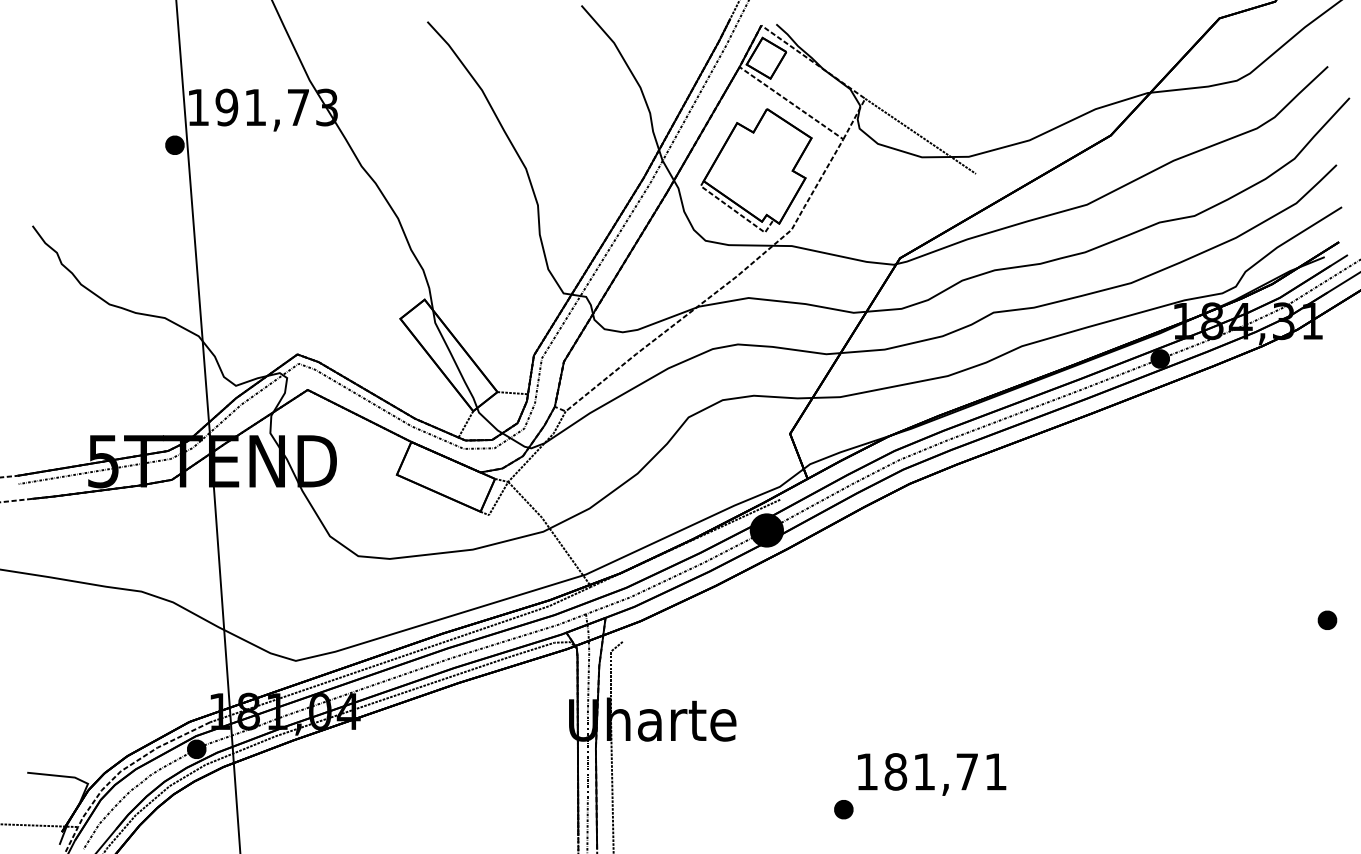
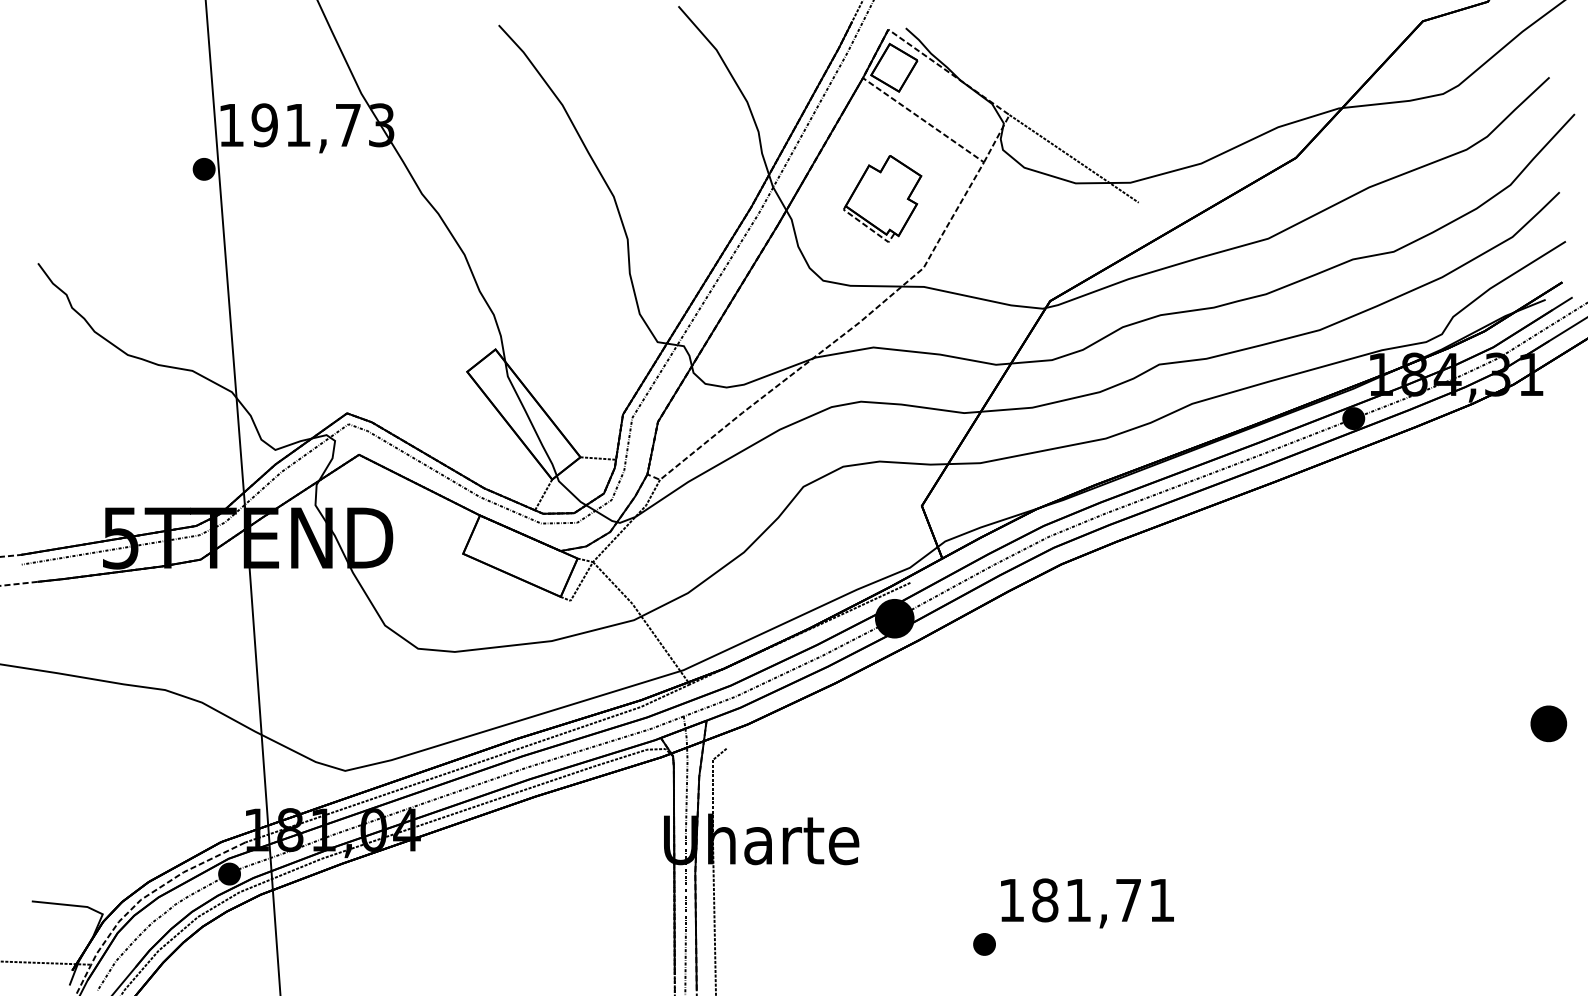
part: (756, 170) -> (882, 198), size x0.6
part: (1327, 619) -> (1548, 722), size x1.6

